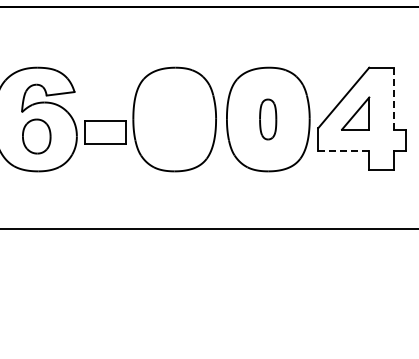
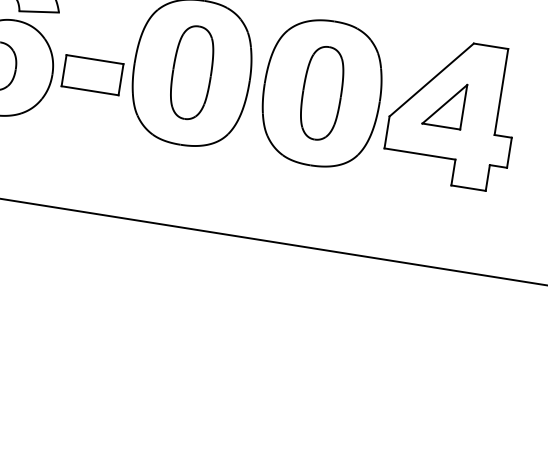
line: (394, 98) -> (502, 91), dashed -> solid
part: (174, 119) -> (191, 72), added
part: (267, 119) -> (321, 93), size x1.67
line: (343, 151) -> (419, 154), dashed -> solid

